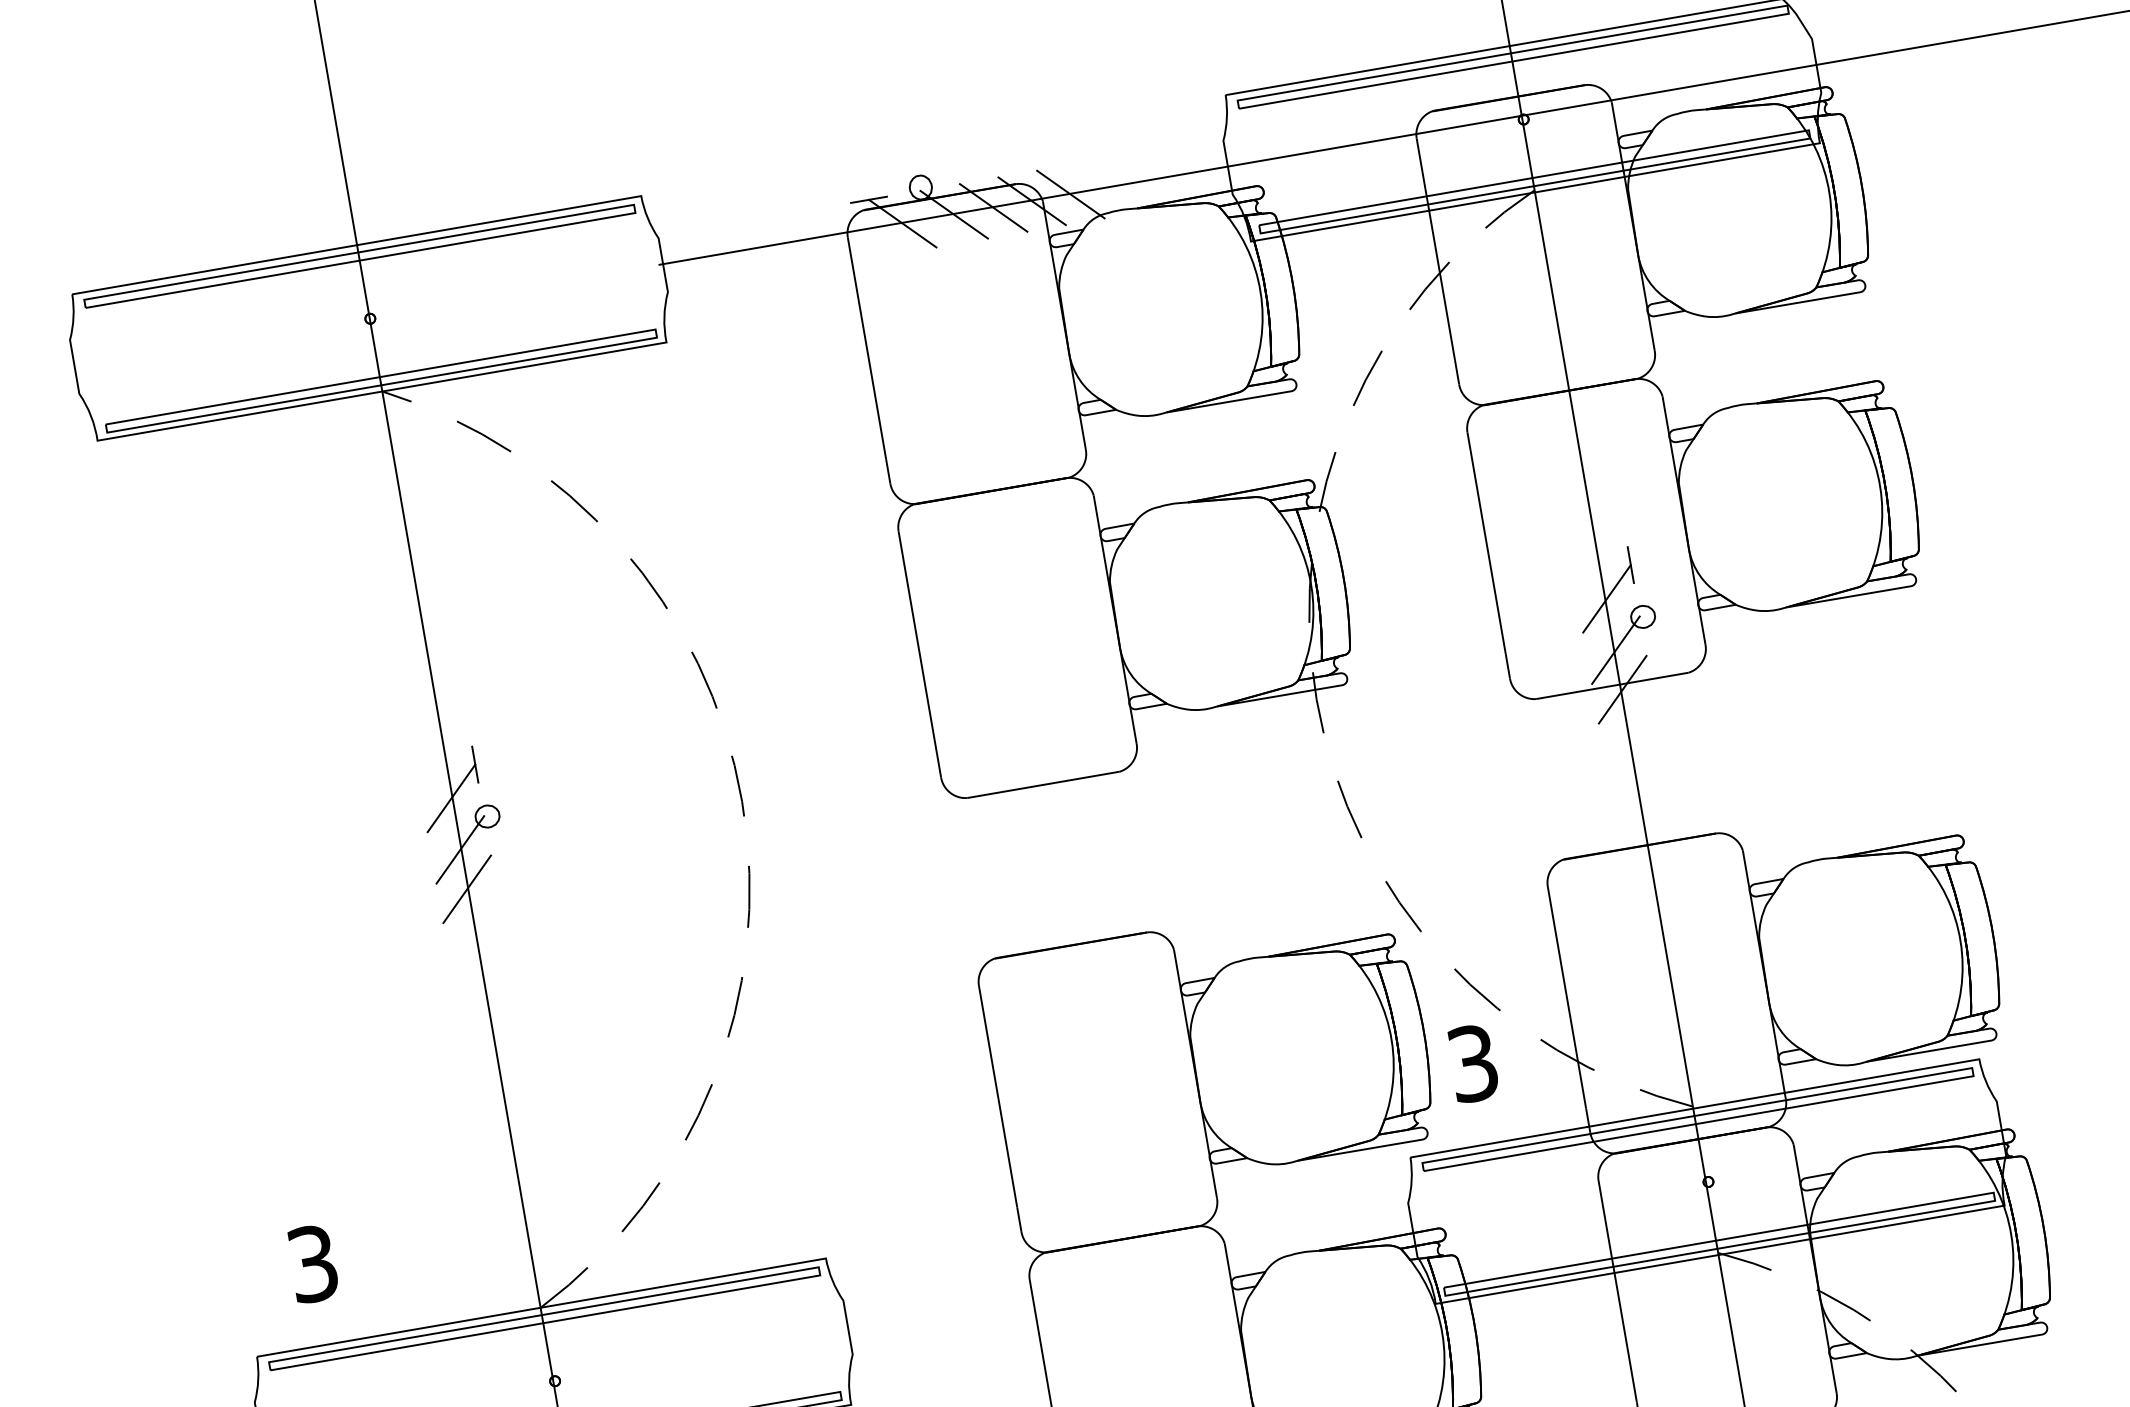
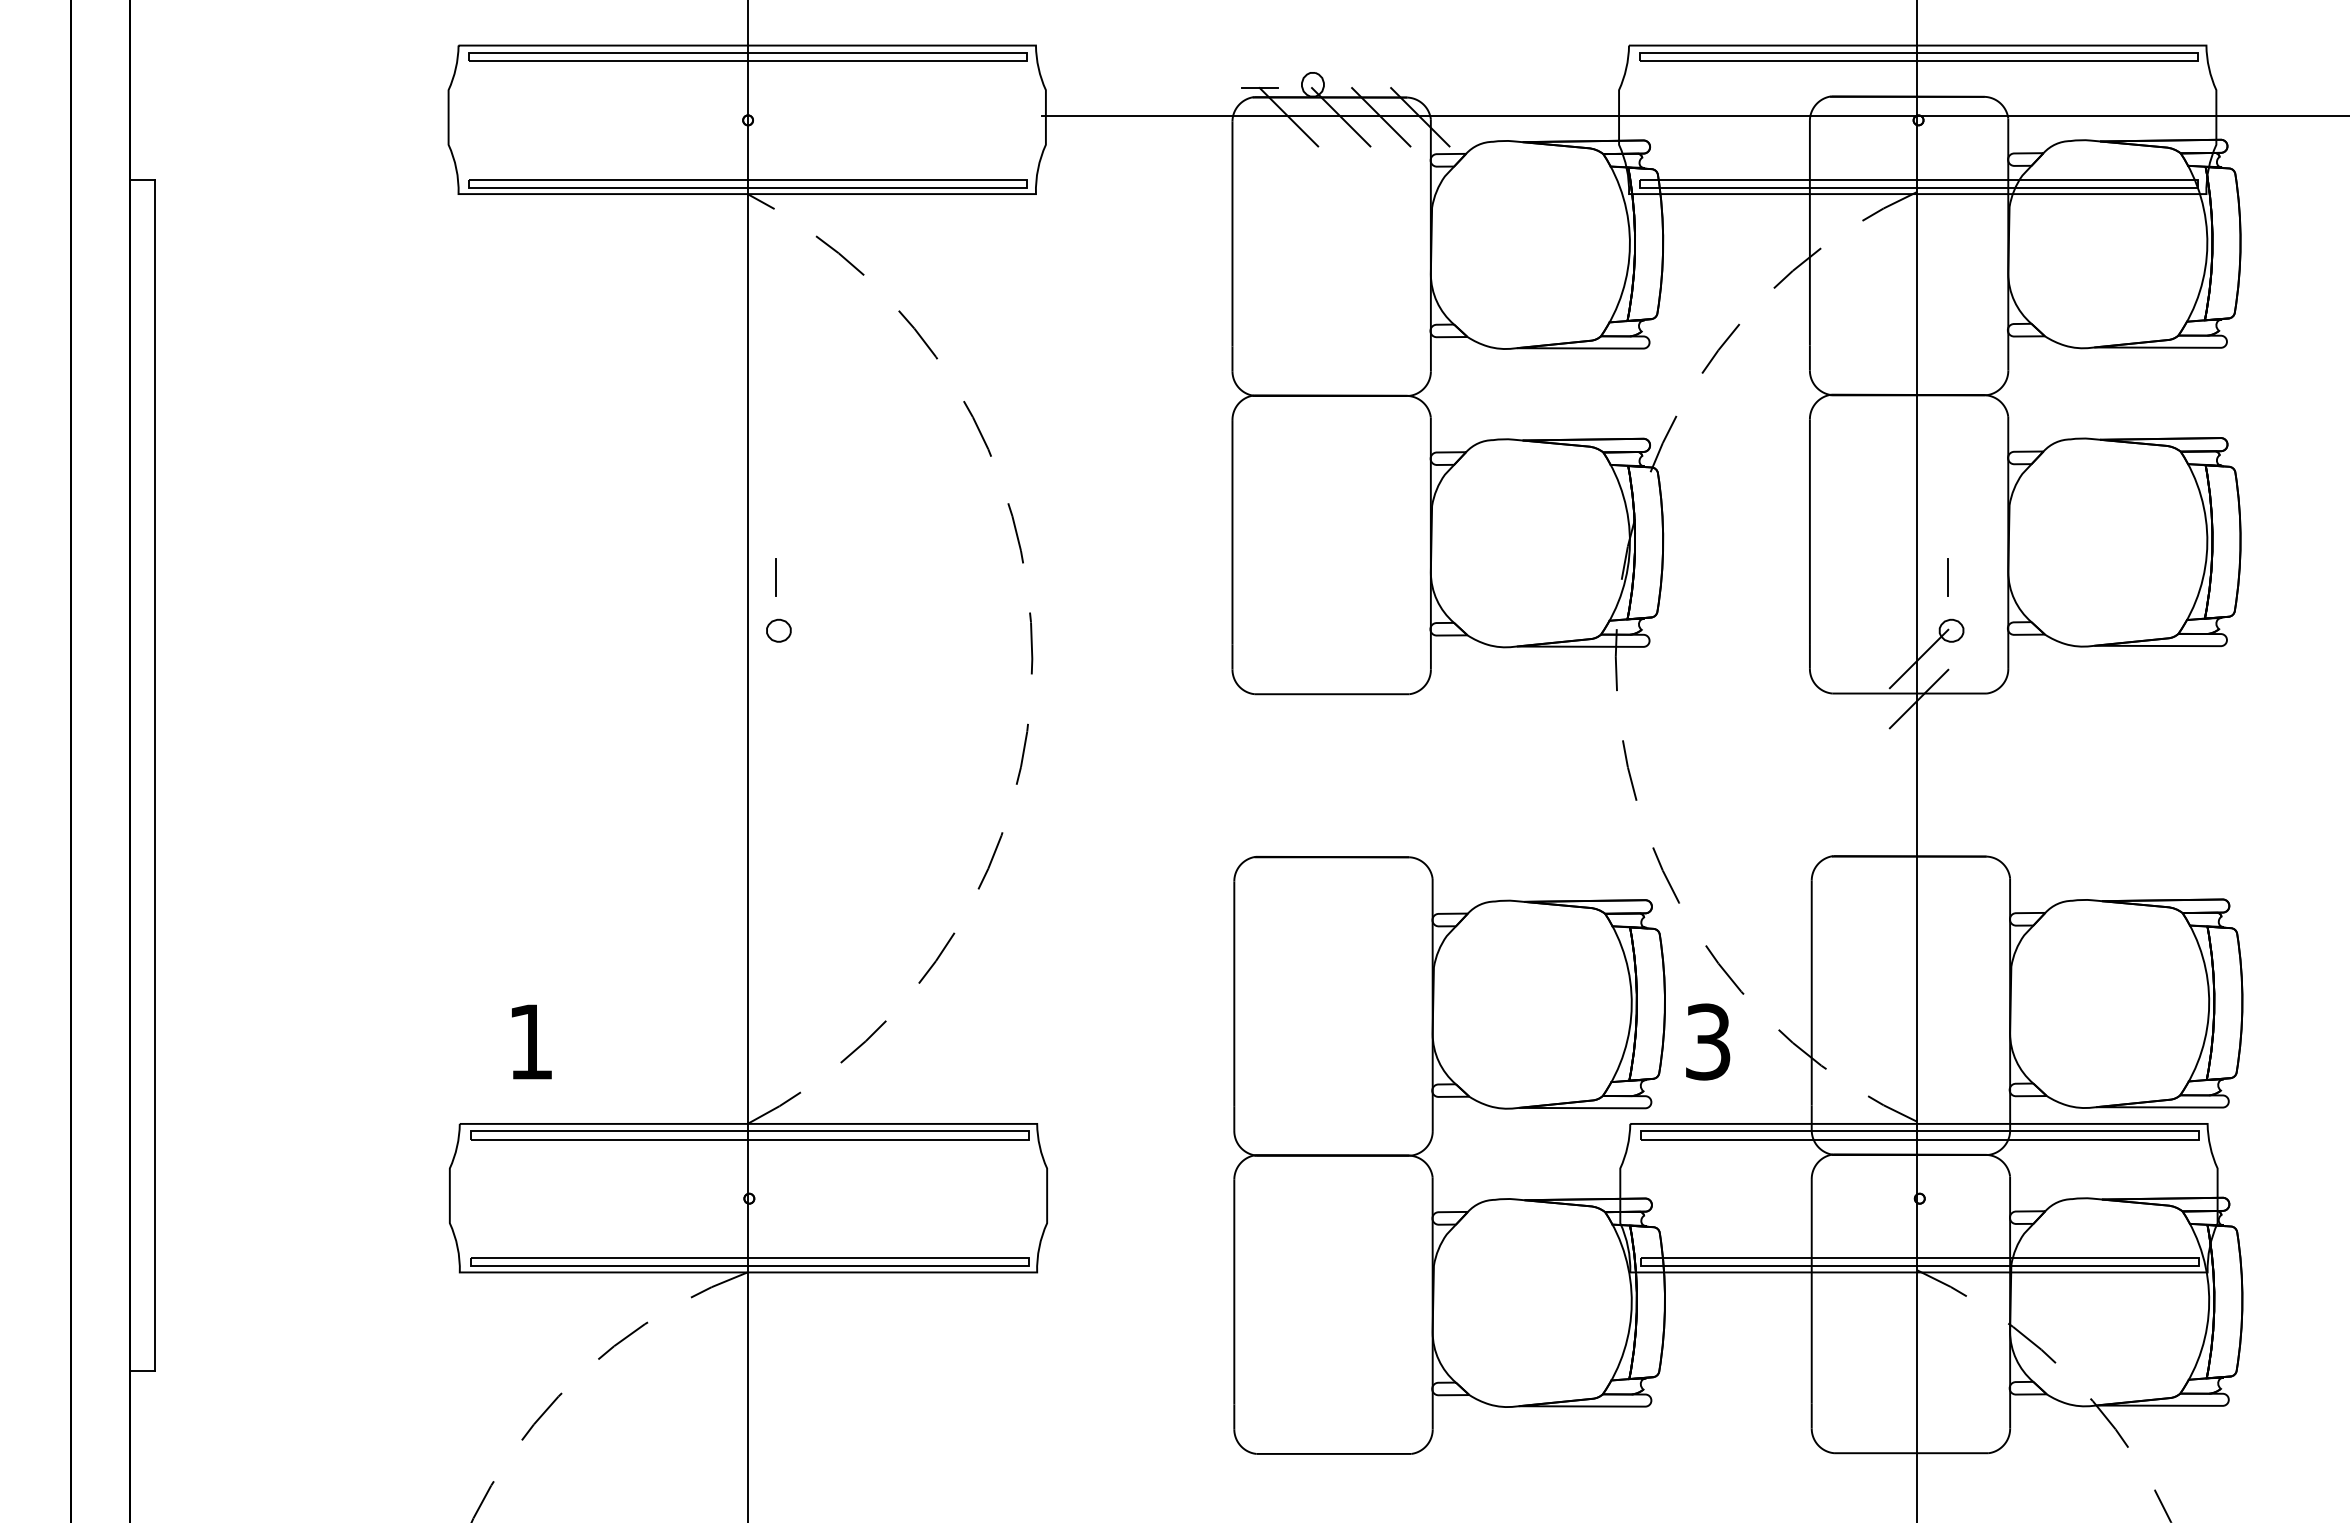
line: (1070, 194) -> (1459, 117), removed
line: (1606, 598) -> (1918, 606), removed
line: (451, 798) -> (746, 606), removed
line: (460, 849) -> (746, 658), removed
line: (467, 888) -> (746, 698), removed
text: (312, 1263) -> (530, 1041), 3 -> 1

